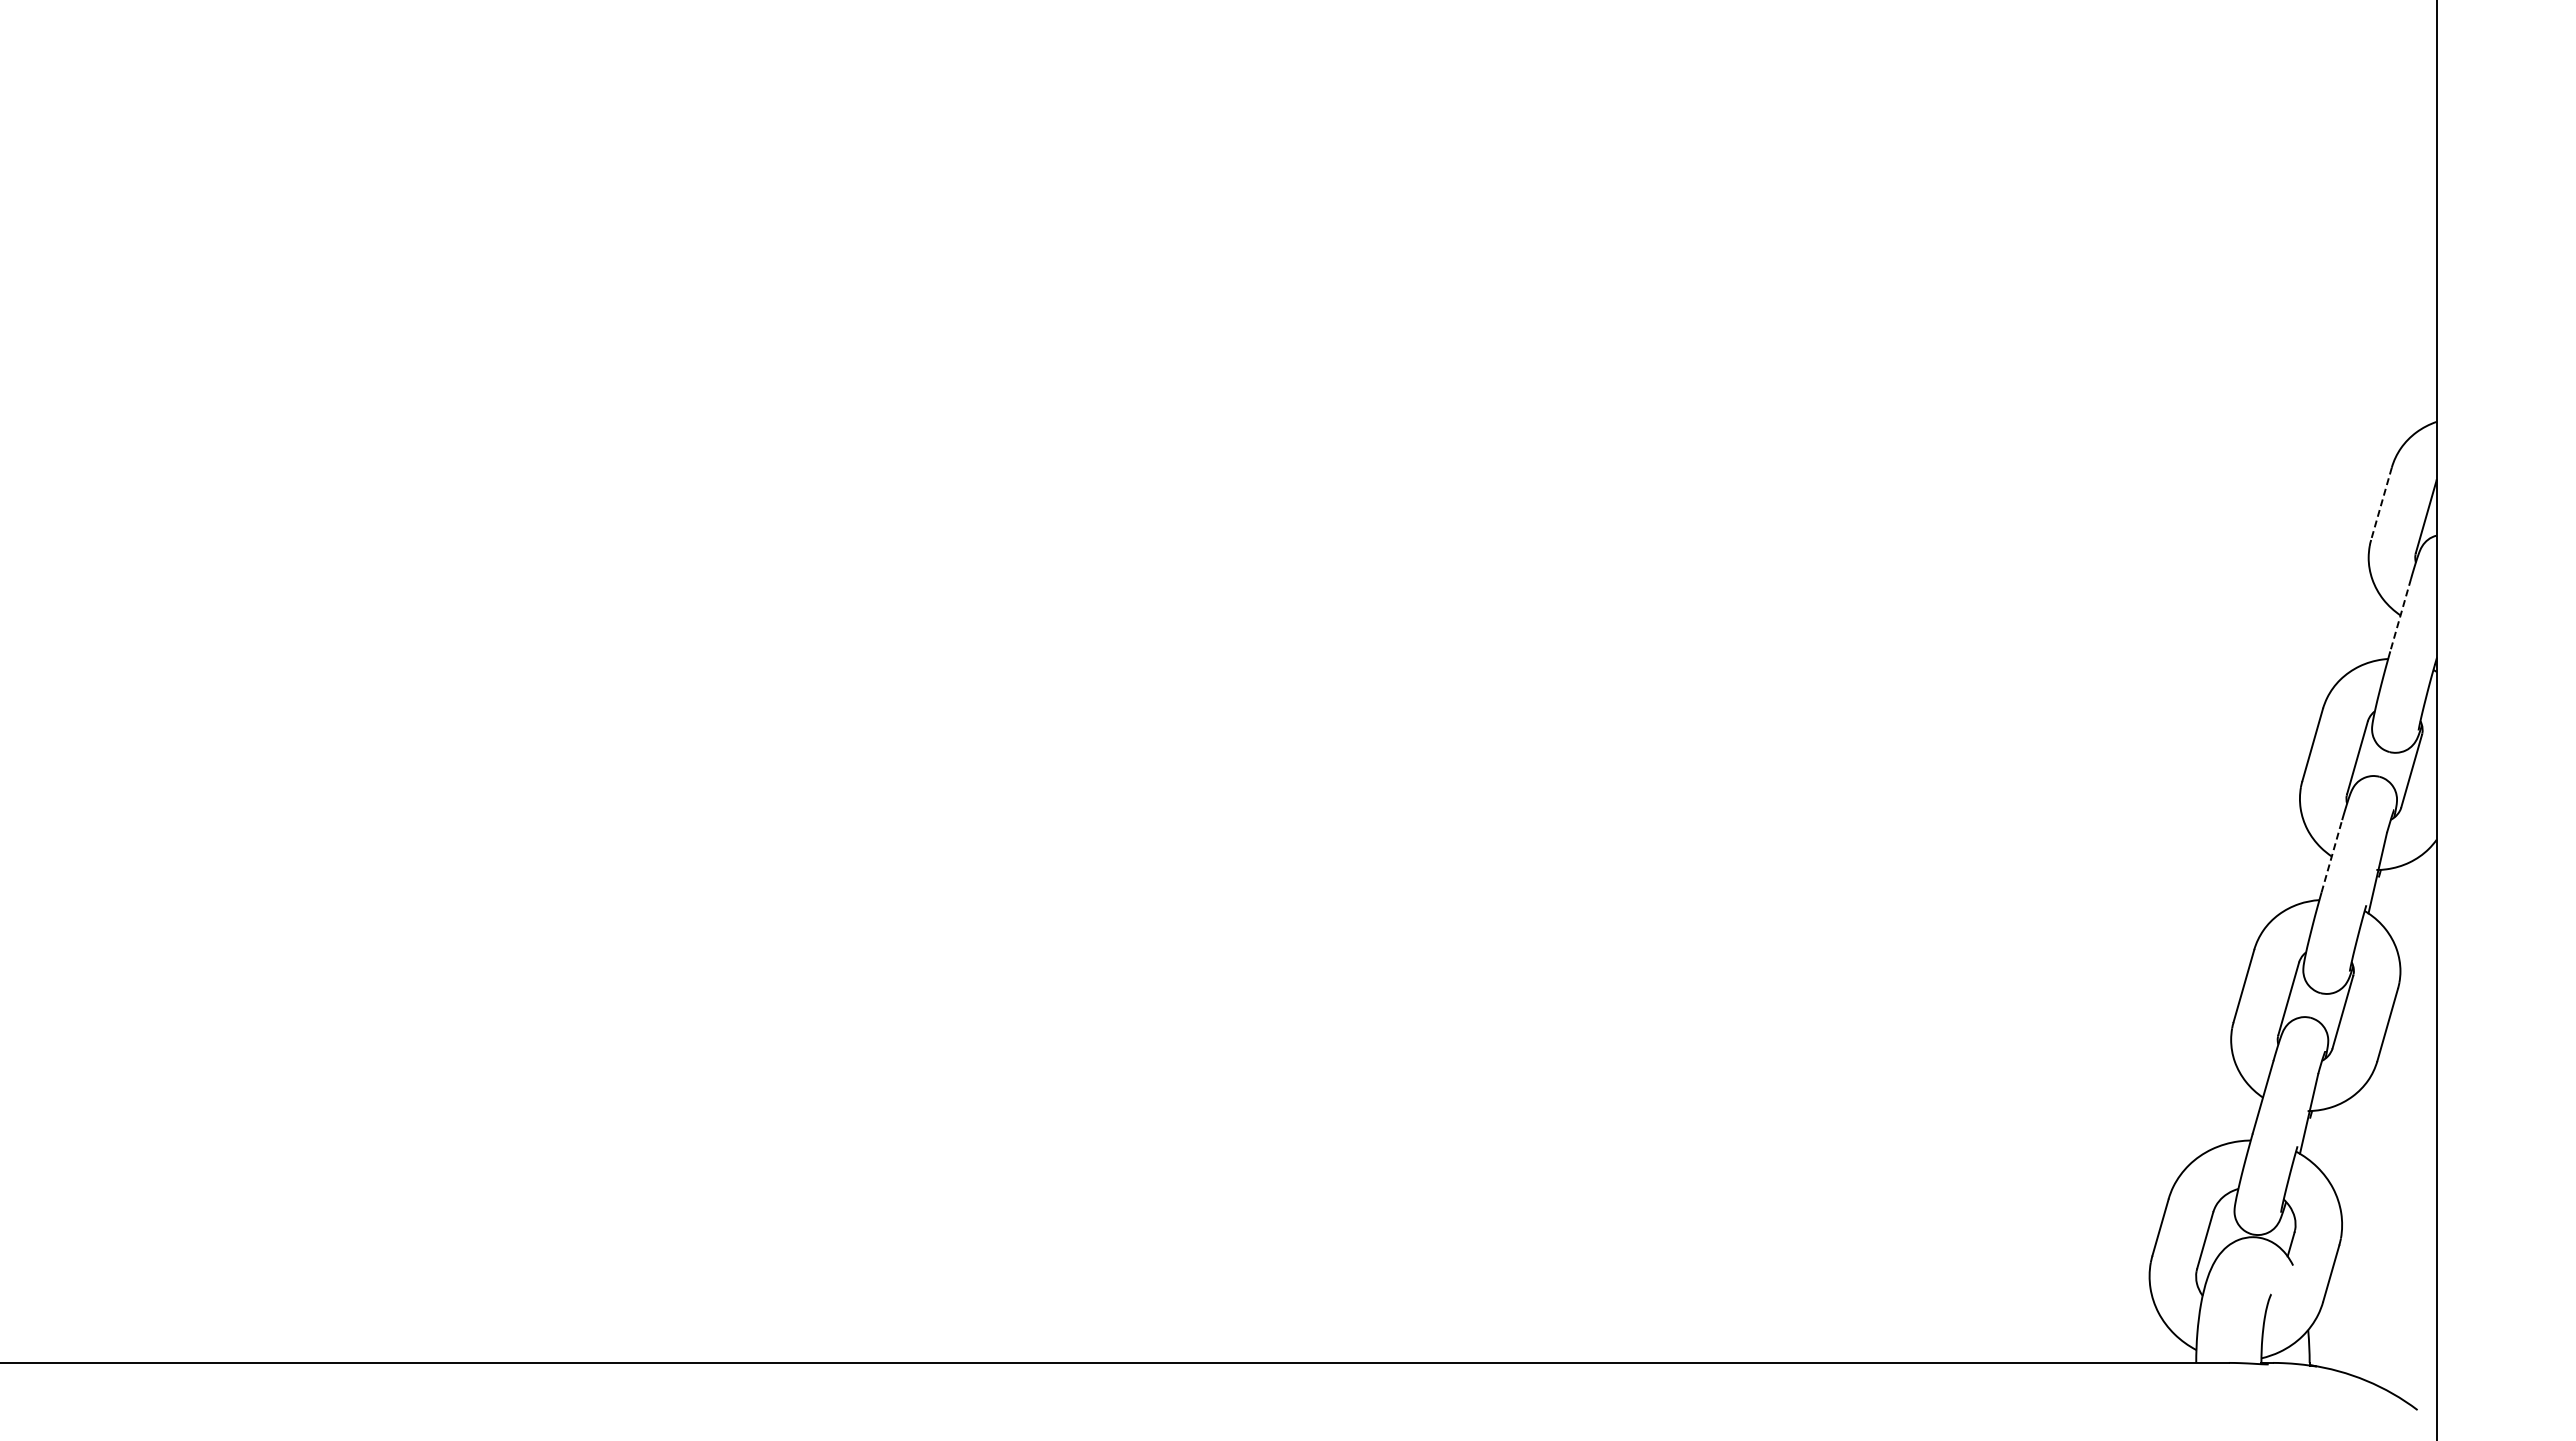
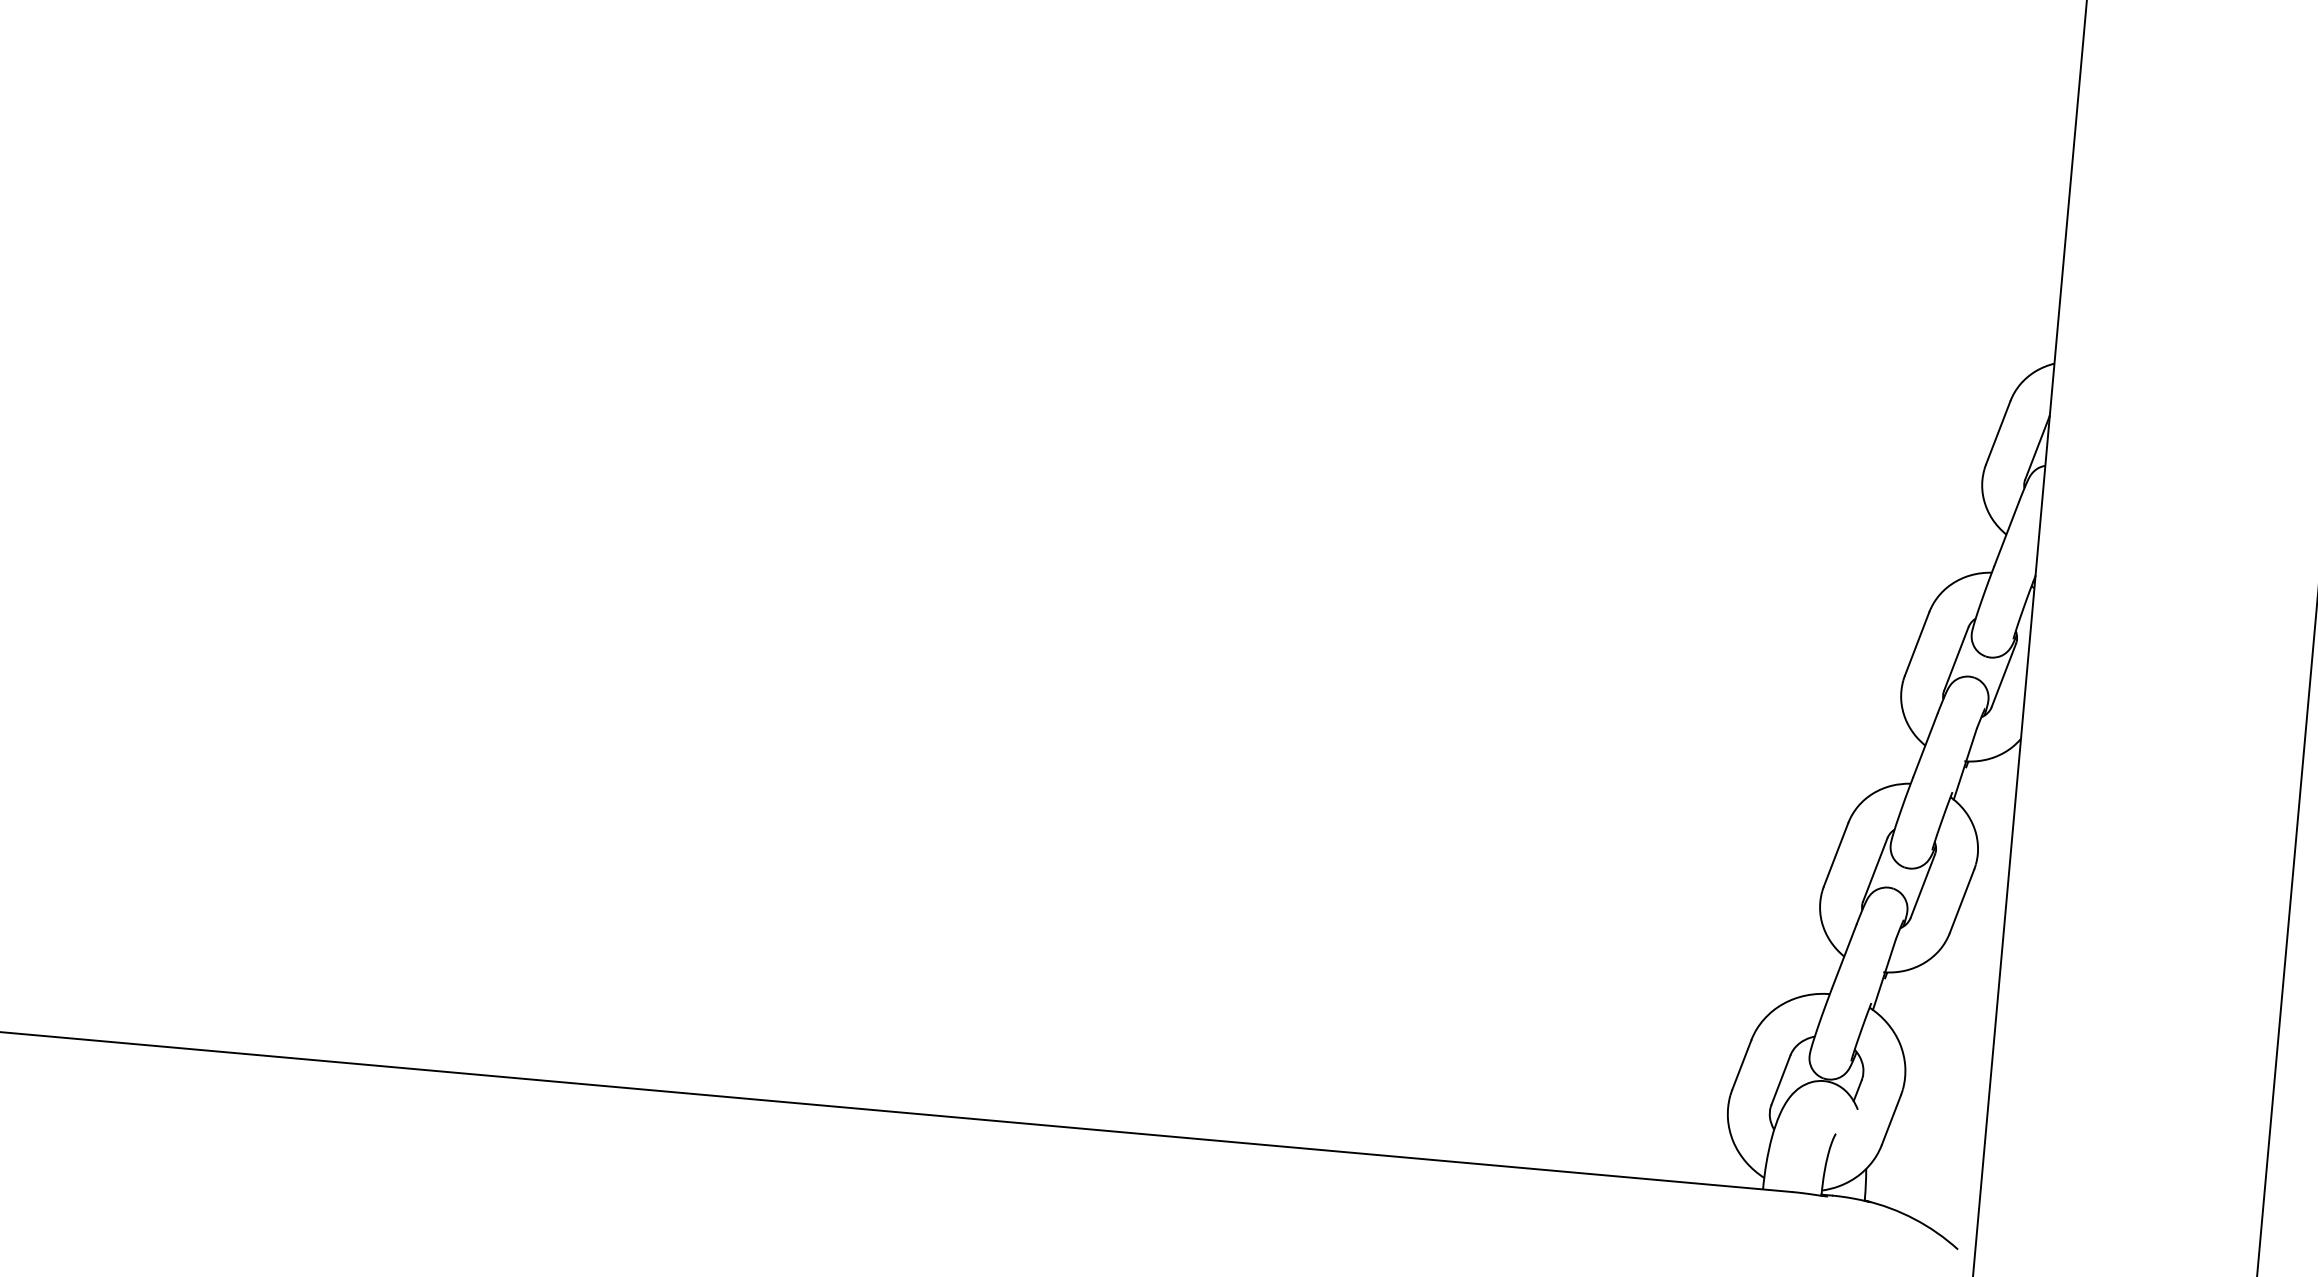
line: (2381, 503) -> (1998, 432), dashed -> solid
line: (2400, 615) -> (2006, 534), dashed -> solid
line: (2331, 856) -> (1925, 745), dashed -> solid

